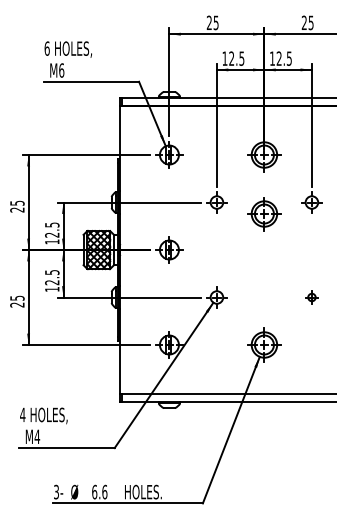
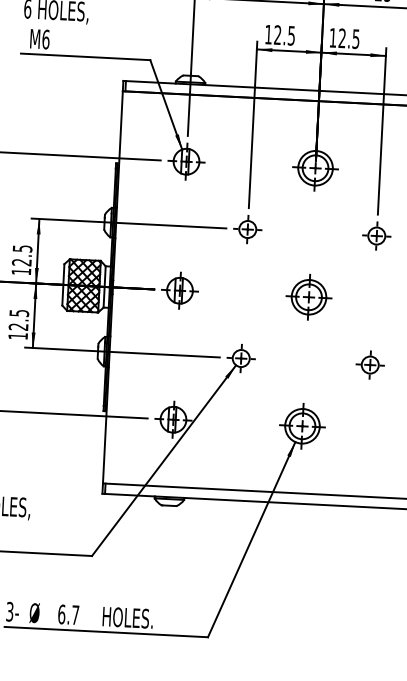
part: (264, 214) -> (309, 297), moved
part: (311, 297) -> (369, 365), size x1.67
text: (104, 491) -> (75, 614), 6.6 -> 6.7

